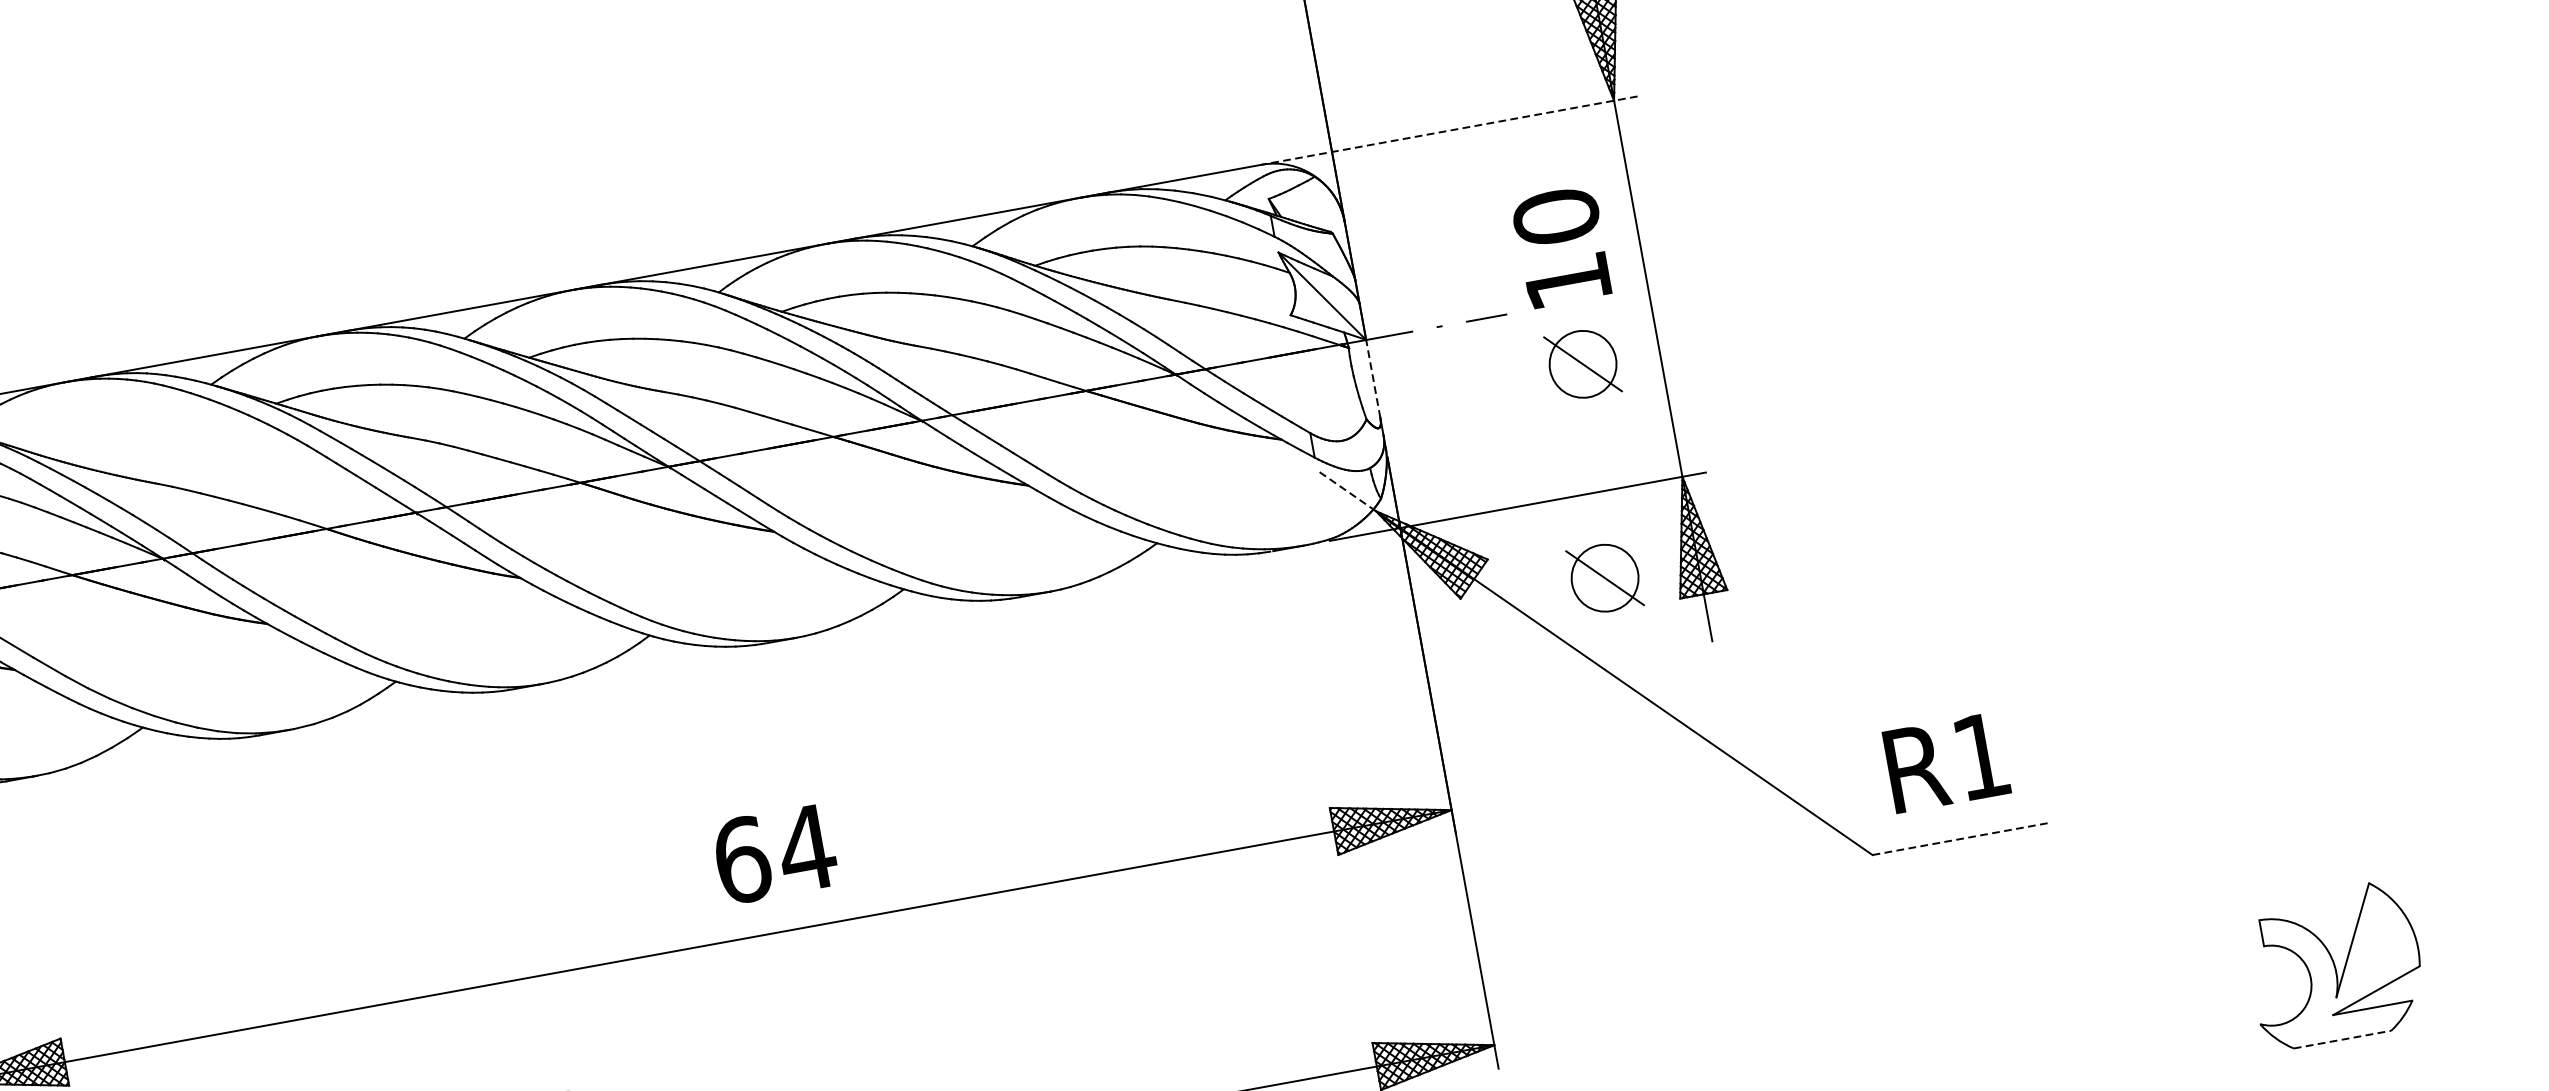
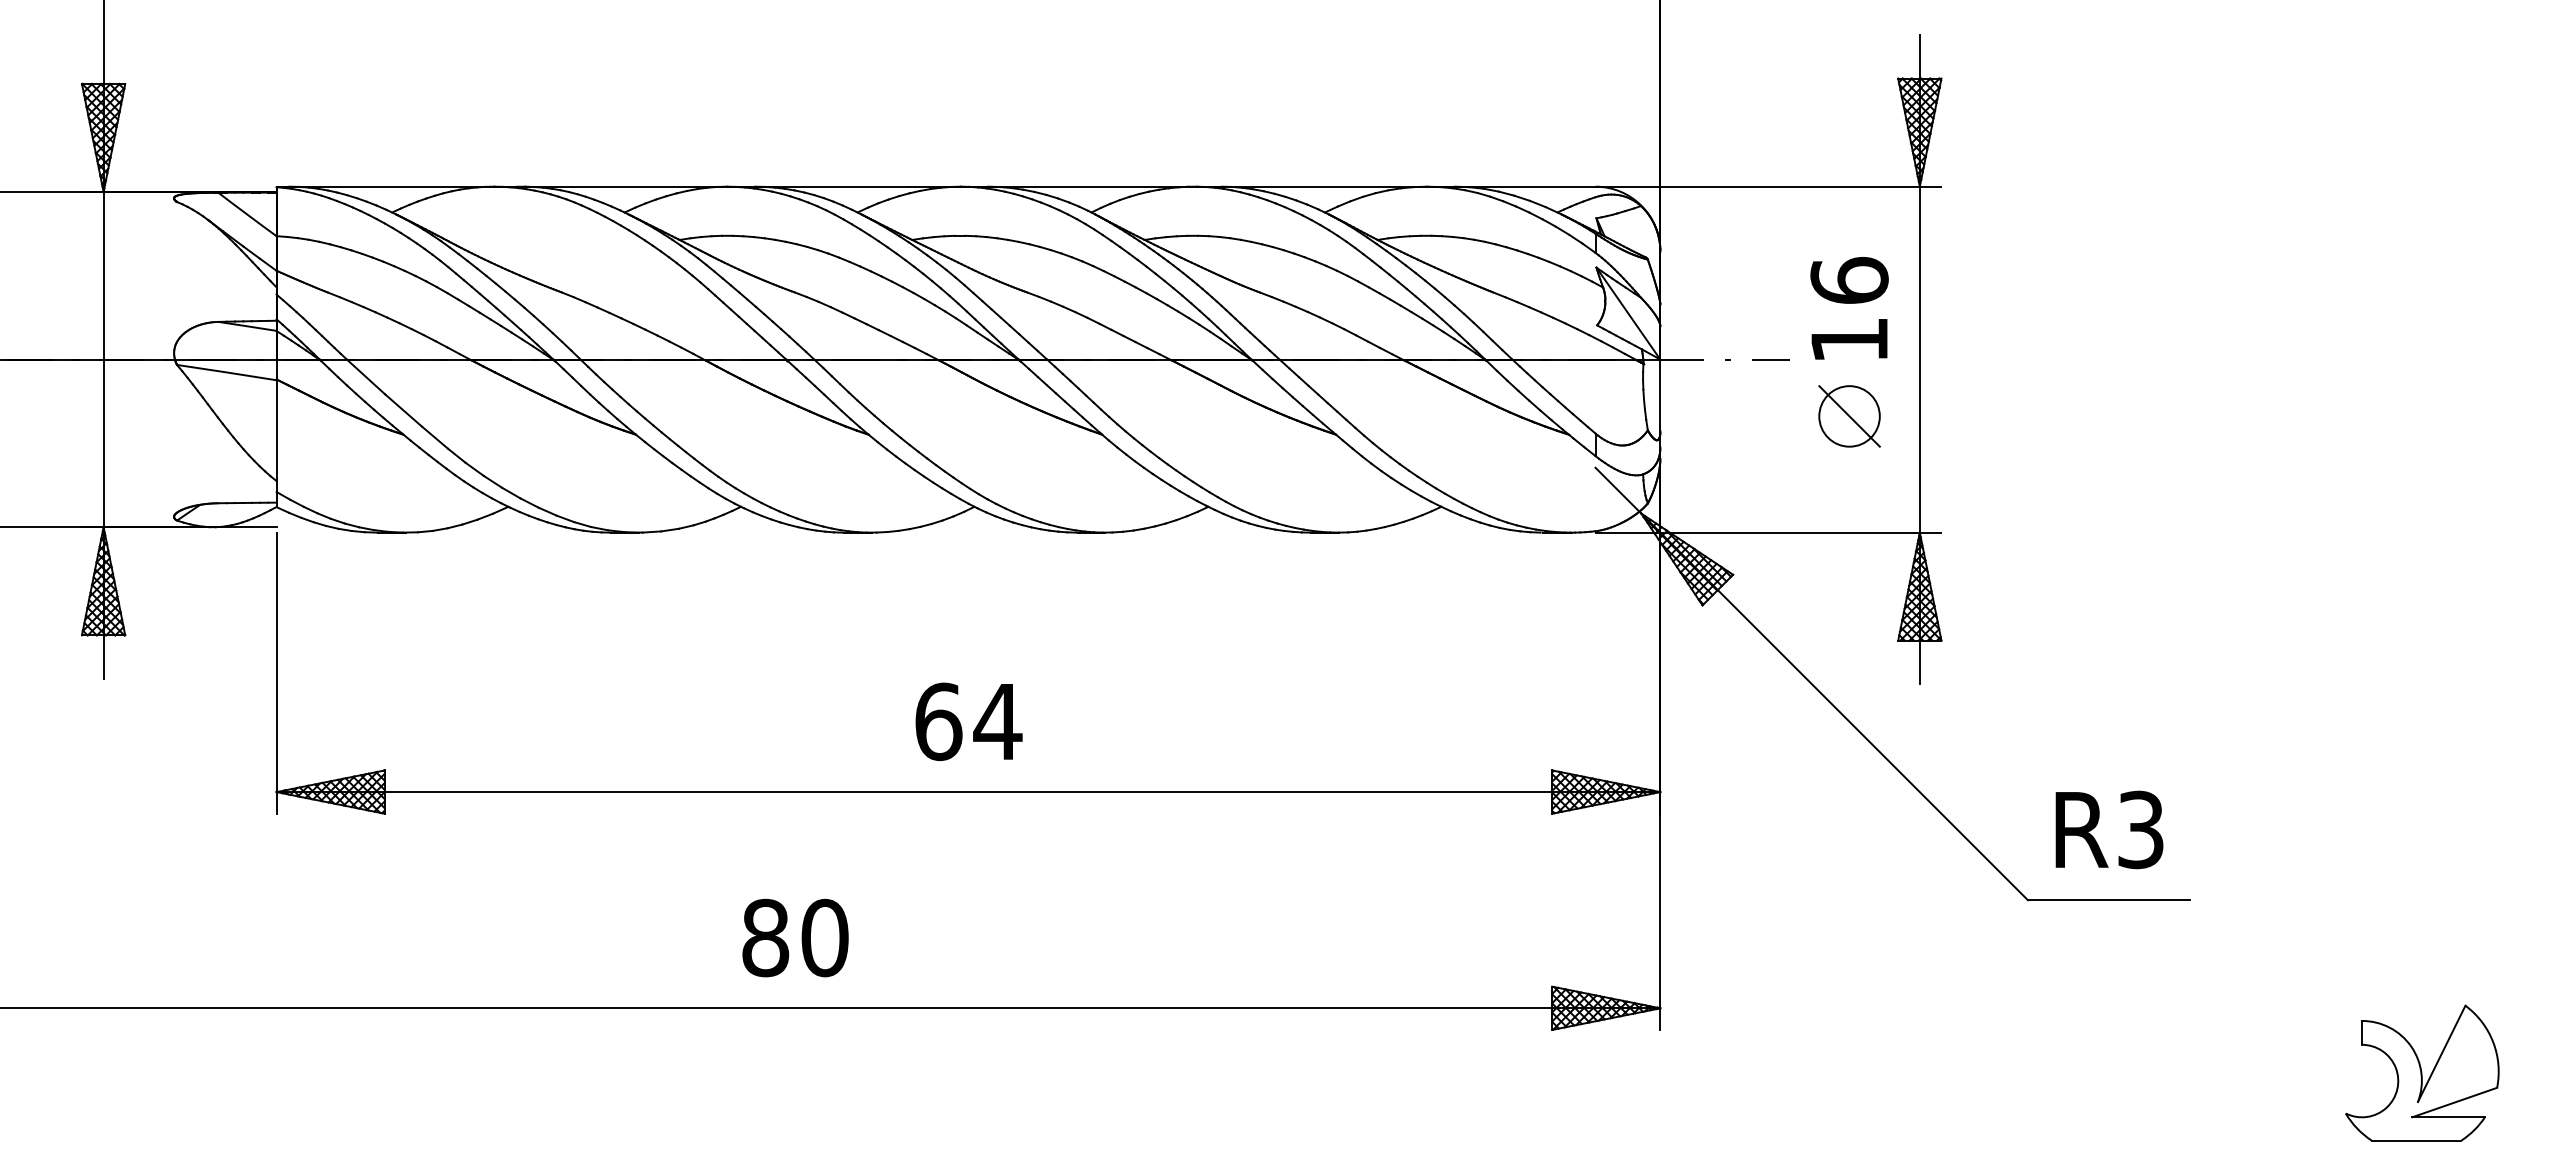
line: (1449, 130) -> (1768, 186), dashed -> solid
text: (1556, 216) -> (1849, 280), 10 -> 16
line: (1373, 378) -> (1660, 395), dashed -> solid
line: (1346, 490) -> (1618, 490), dashed -> solid
part: (1605, 578) -> (1834, 610), removed
text: (1980, 755) -> (2140, 829), R1 -> R3
line: (1960, 839) -> (2108, 900), dashed -> solid
text: (774, 853) -> (968, 721), moved
line: (2342, 1039) -> (2416, 1140), dashed -> solid

